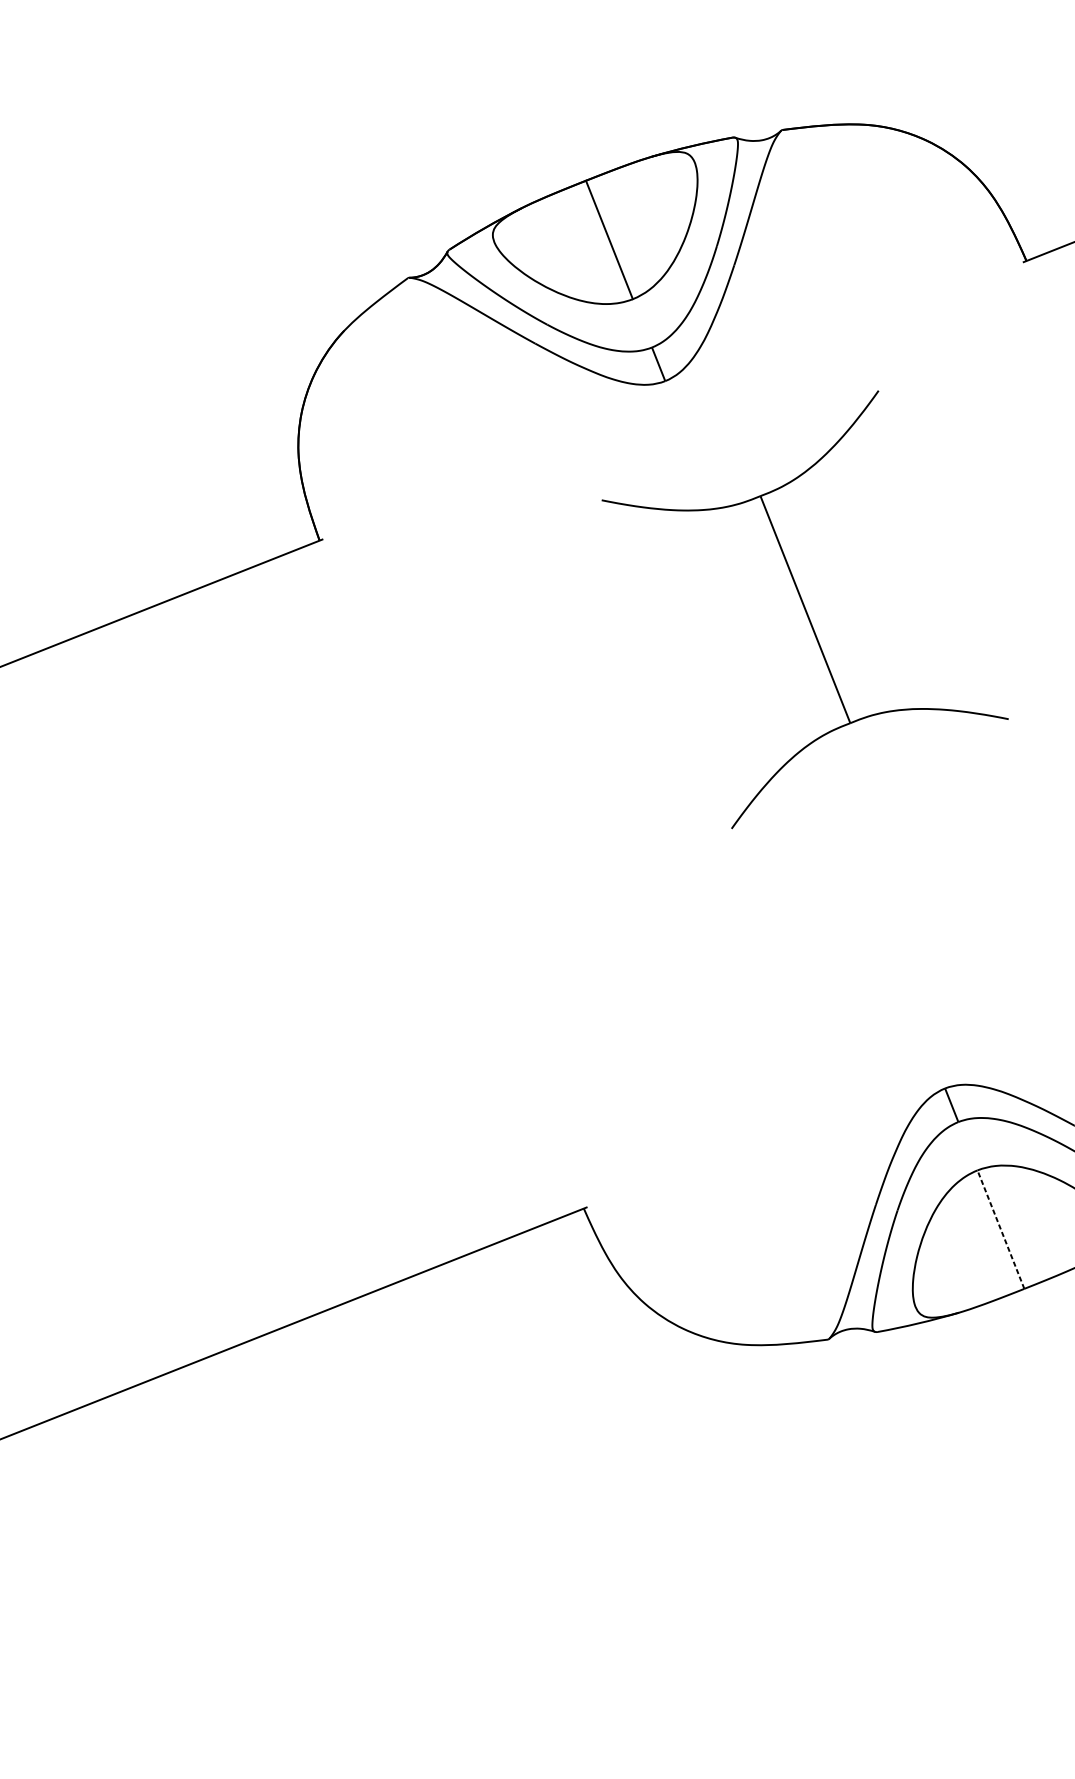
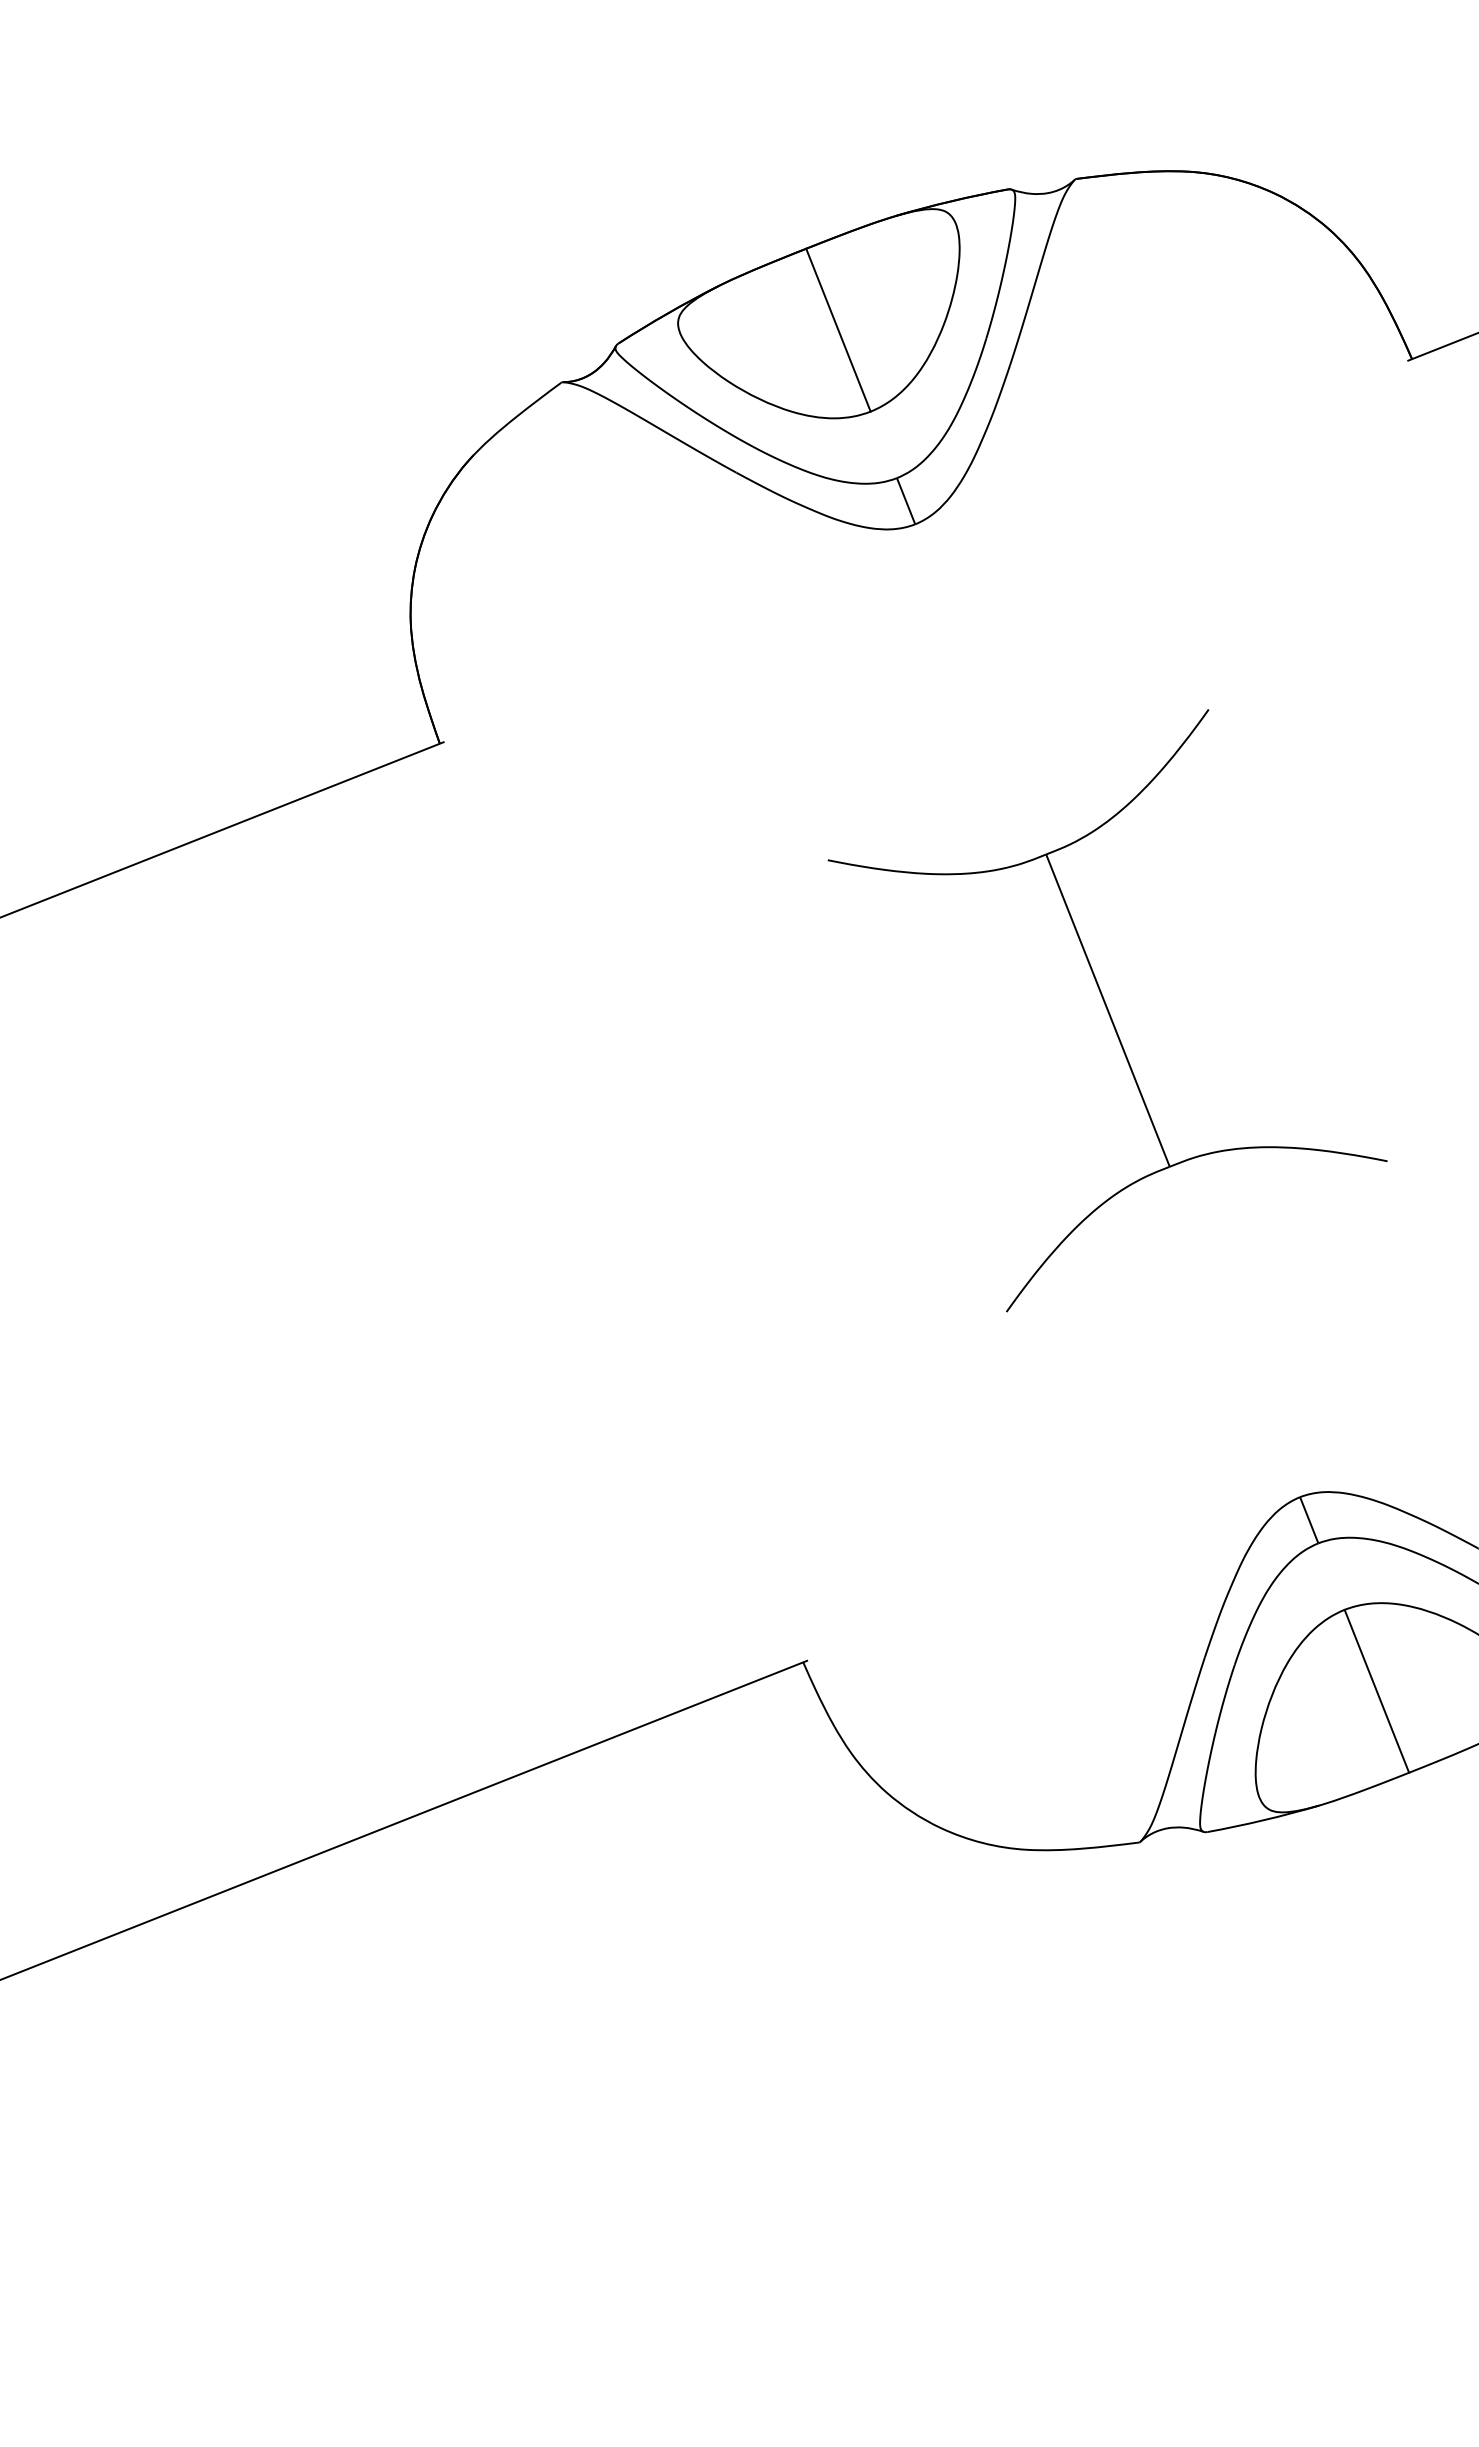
part: (805, 609) -> (1107, 1010), moved
line: (1000, 1229) -> (1376, 1691), dashed -> solid

